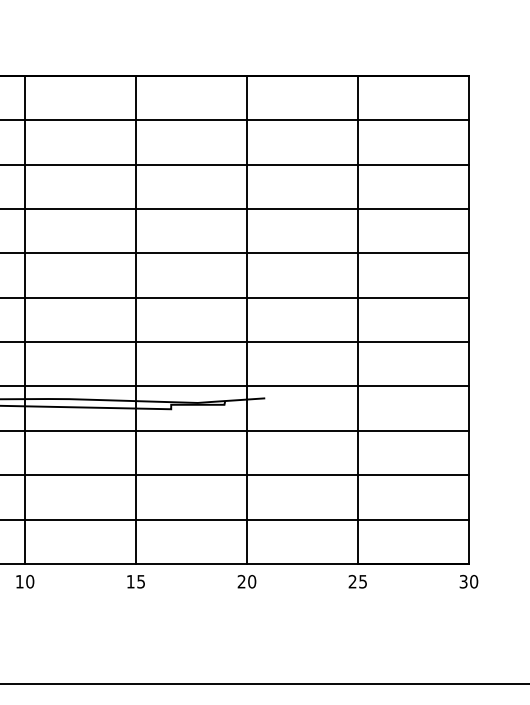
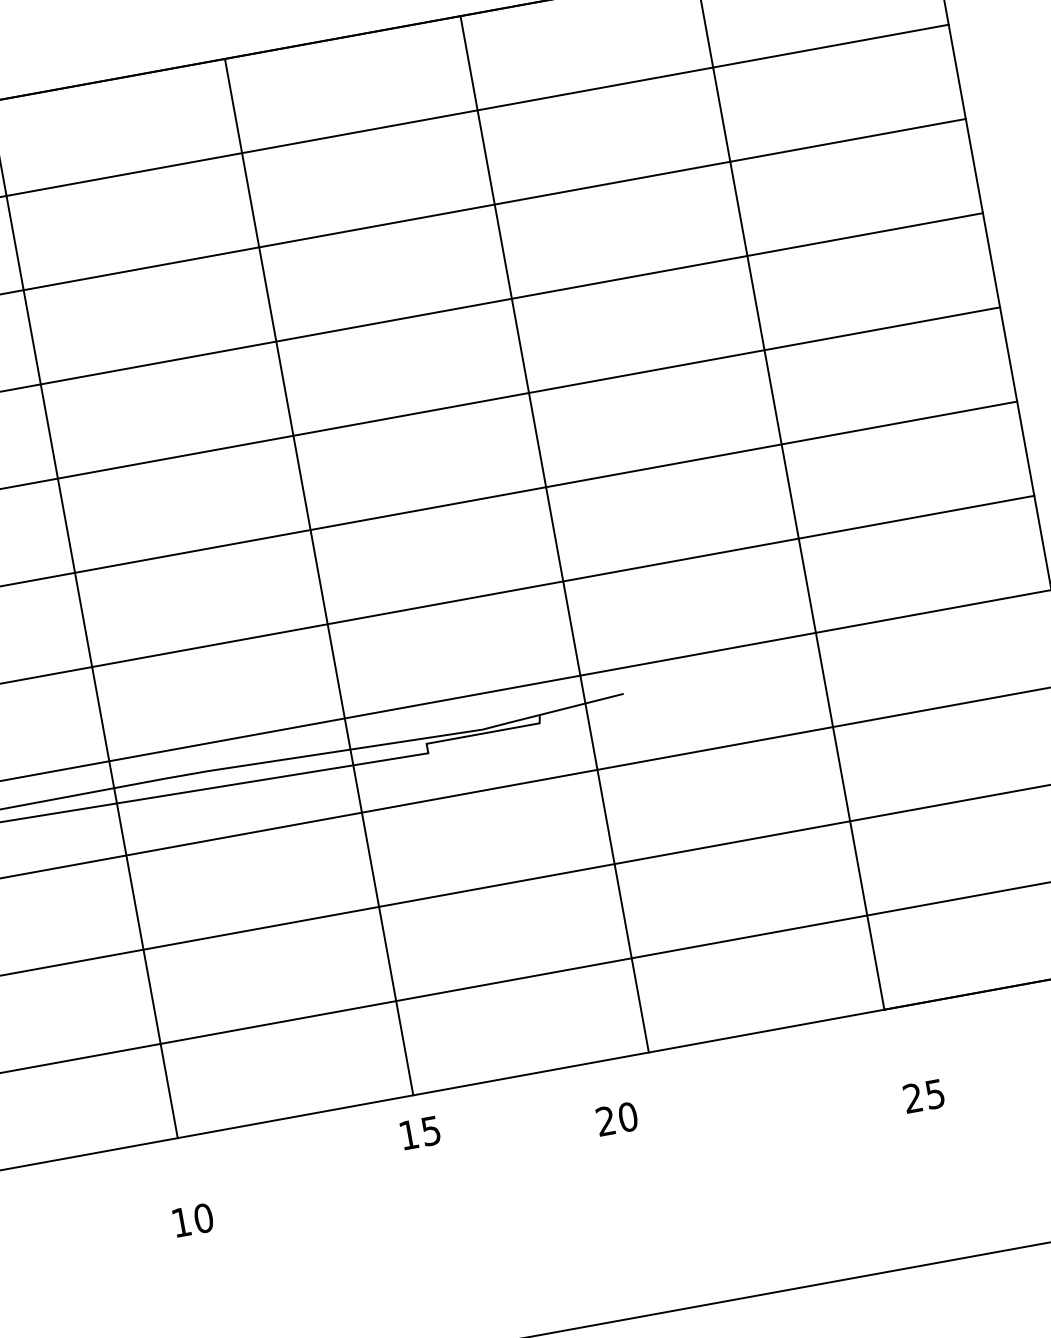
text: (25, 581) -> (193, 1219), moved
text: (246, 581) -> (616, 1118), moved
text: (357, 581) -> (923, 1095), moved

